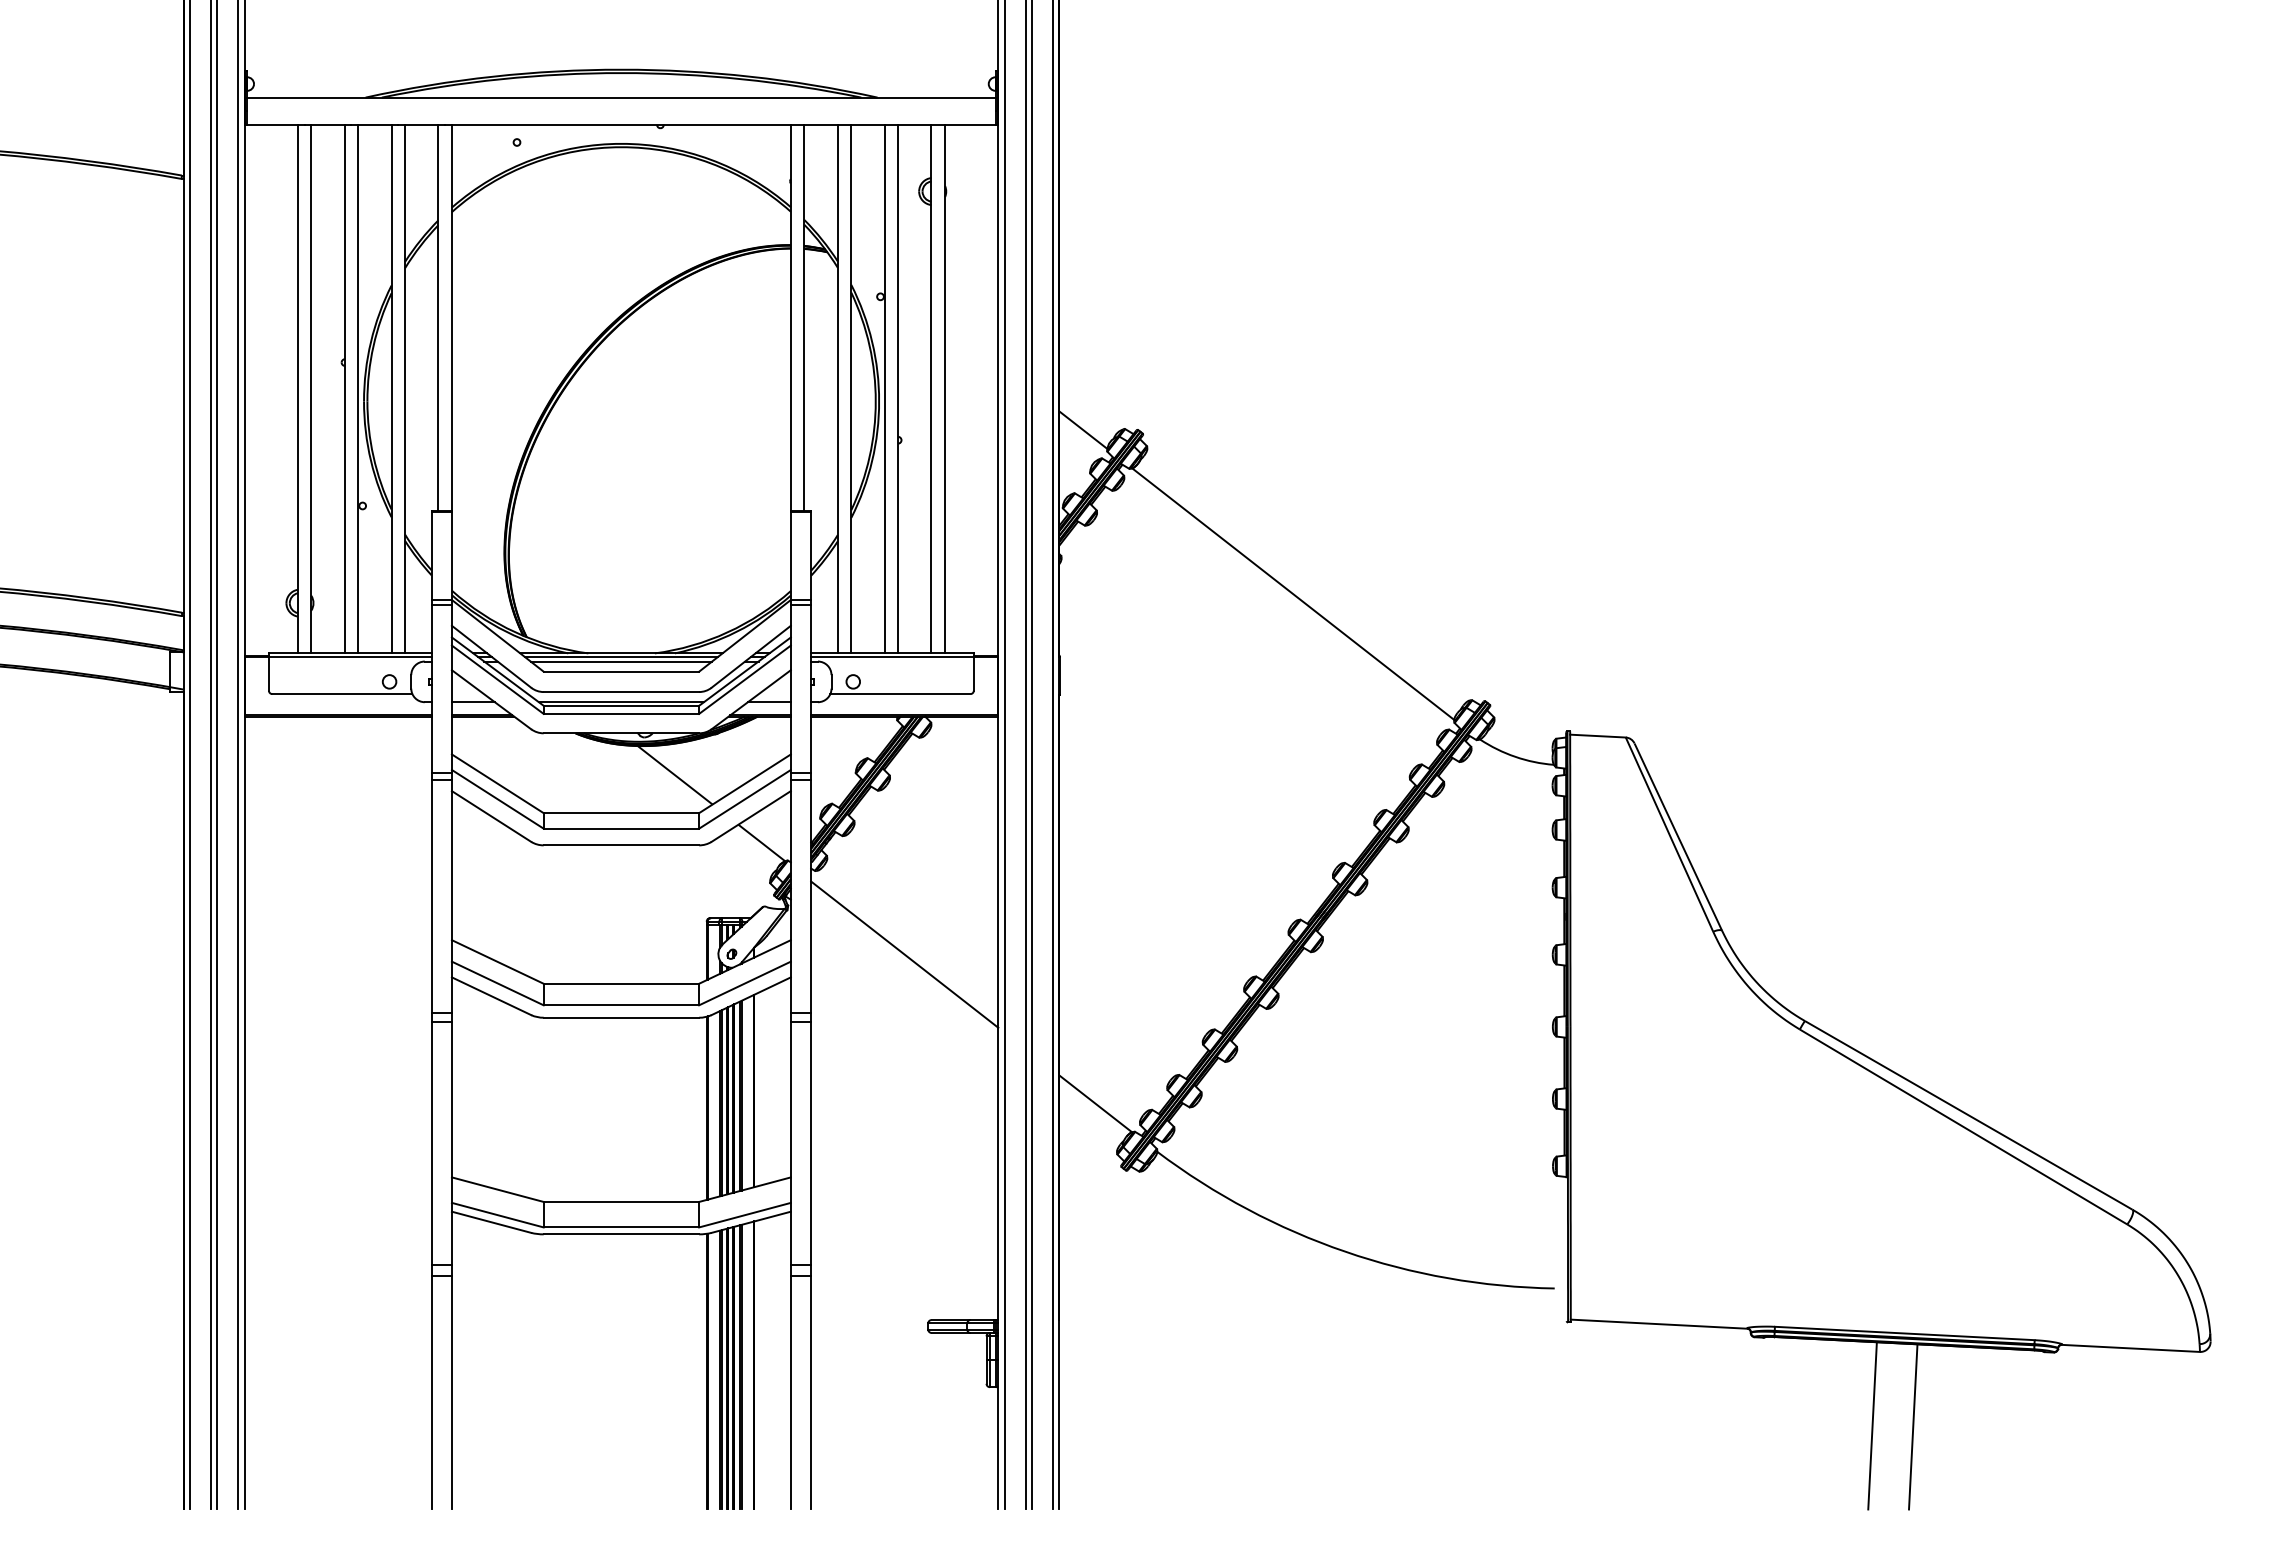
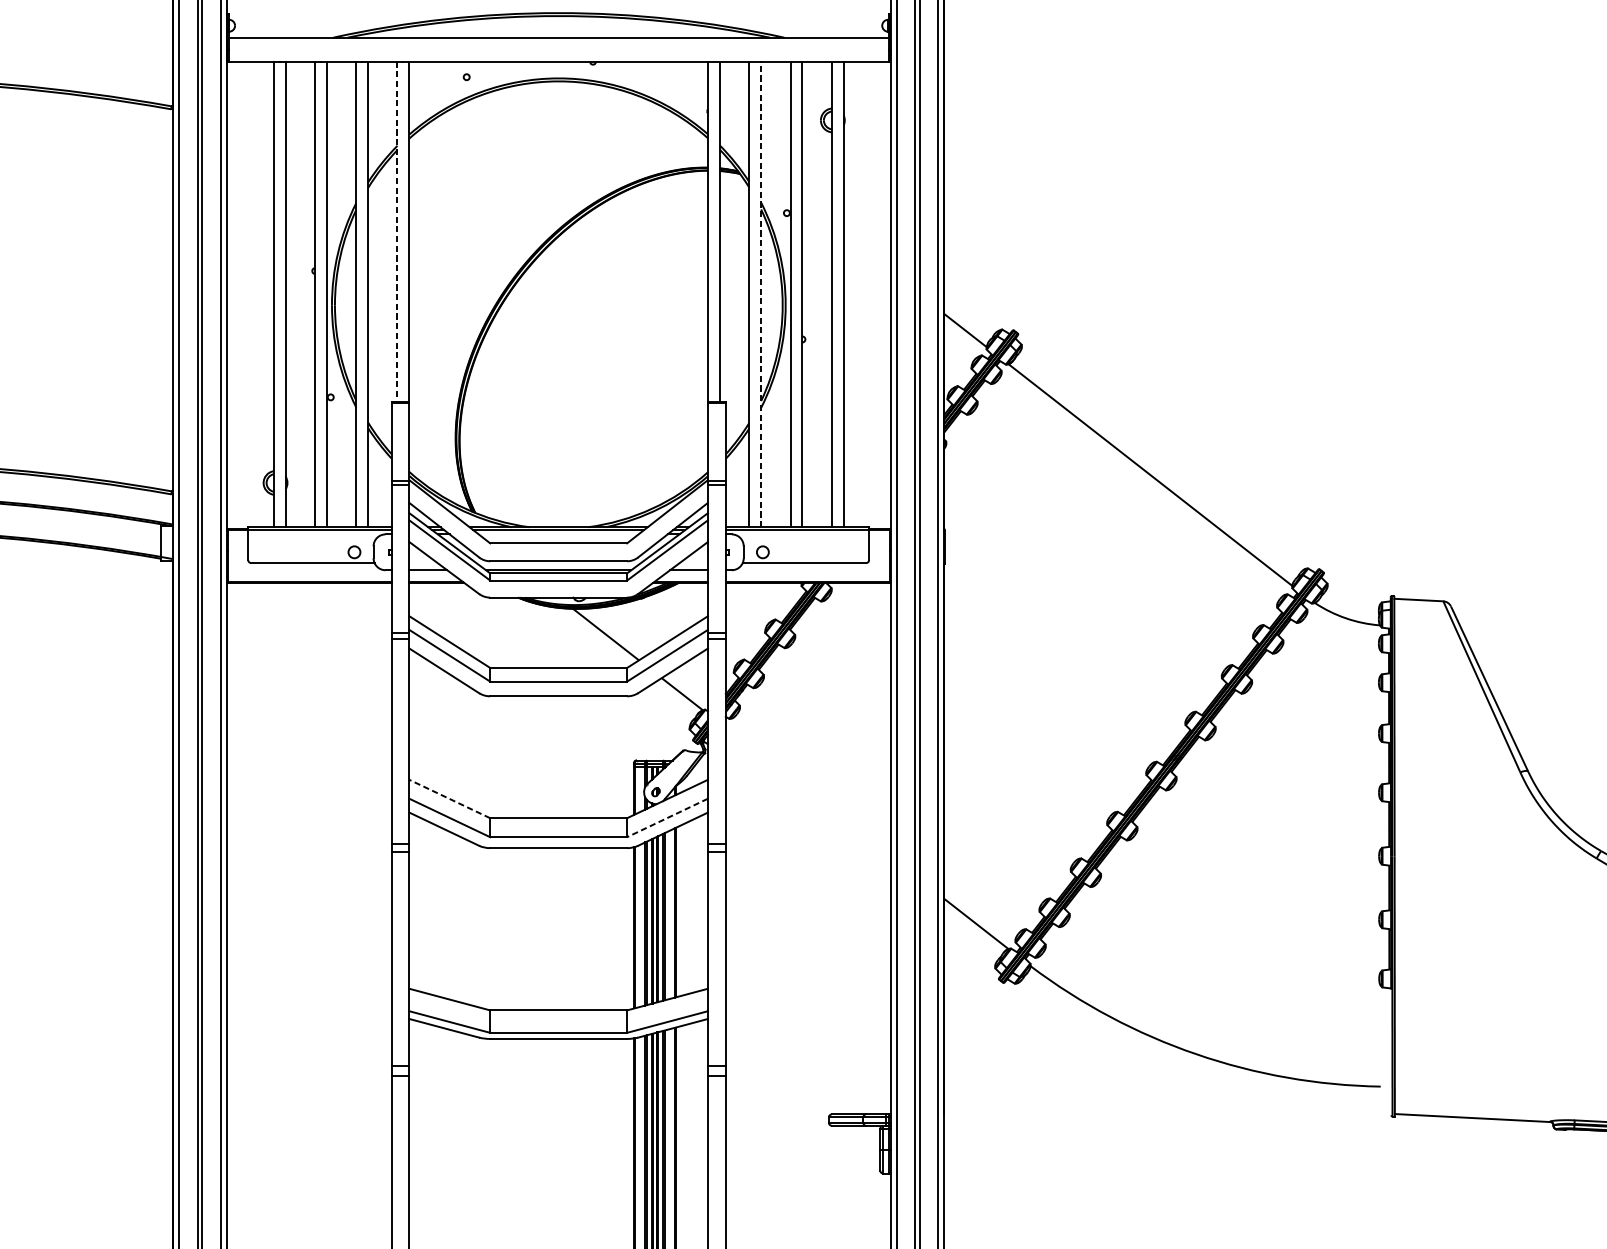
line: (438, 318) -> (397, 232), solid -> dashed
line: (851, 388) -> (761, 293), solid -> dashed
line: (621, 661) -> (558, 534), removed
line: (904, 954) -> (808, 792), removed
line: (497, 961) -> (449, 798), solid -> dashed
line: (744, 983) -> (667, 817), solid -> dashed

